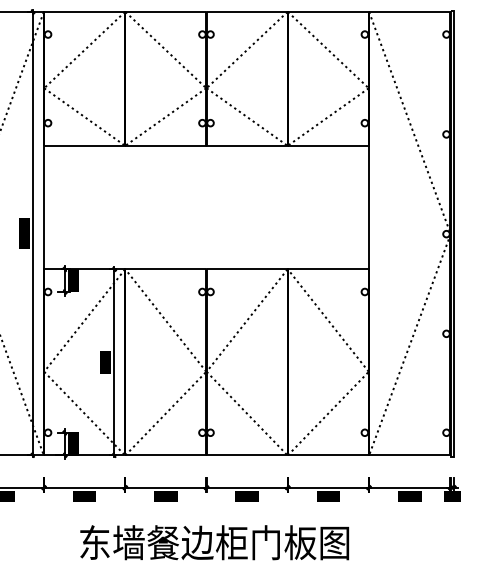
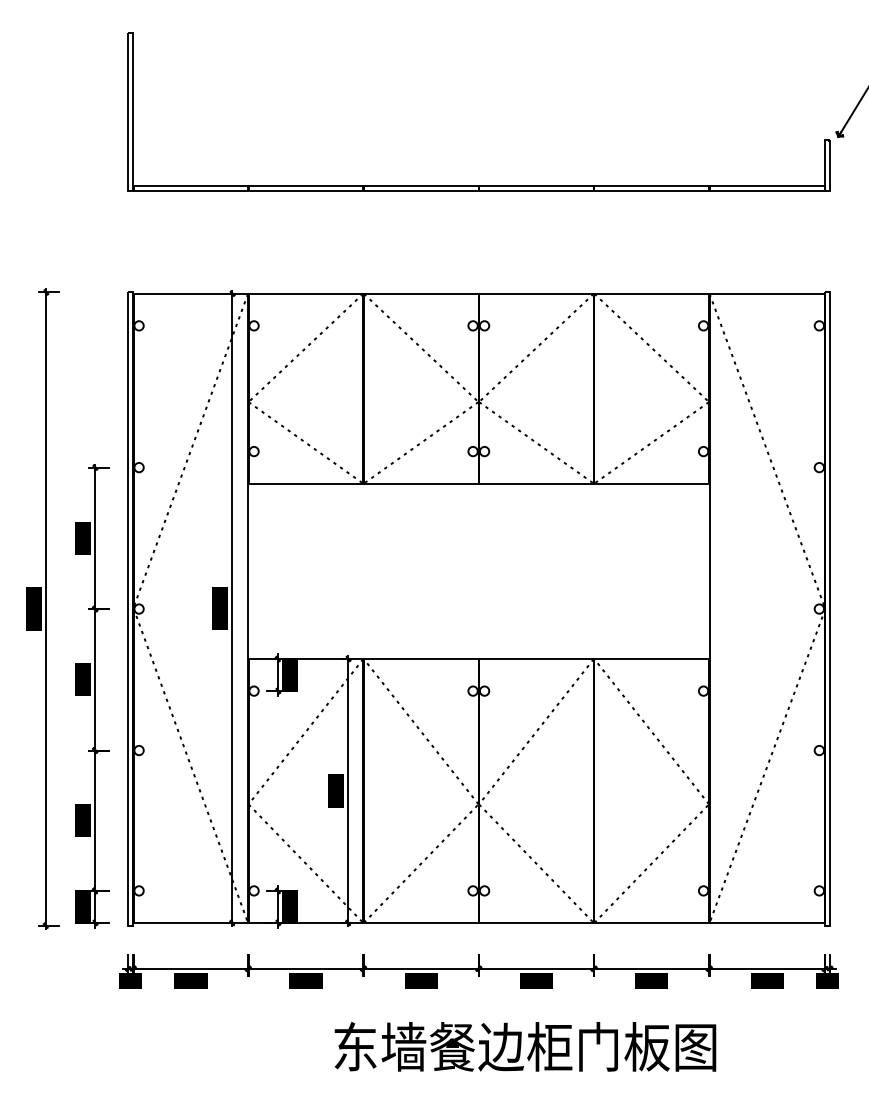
text: (214, 542) -> (525, 1046), moved

